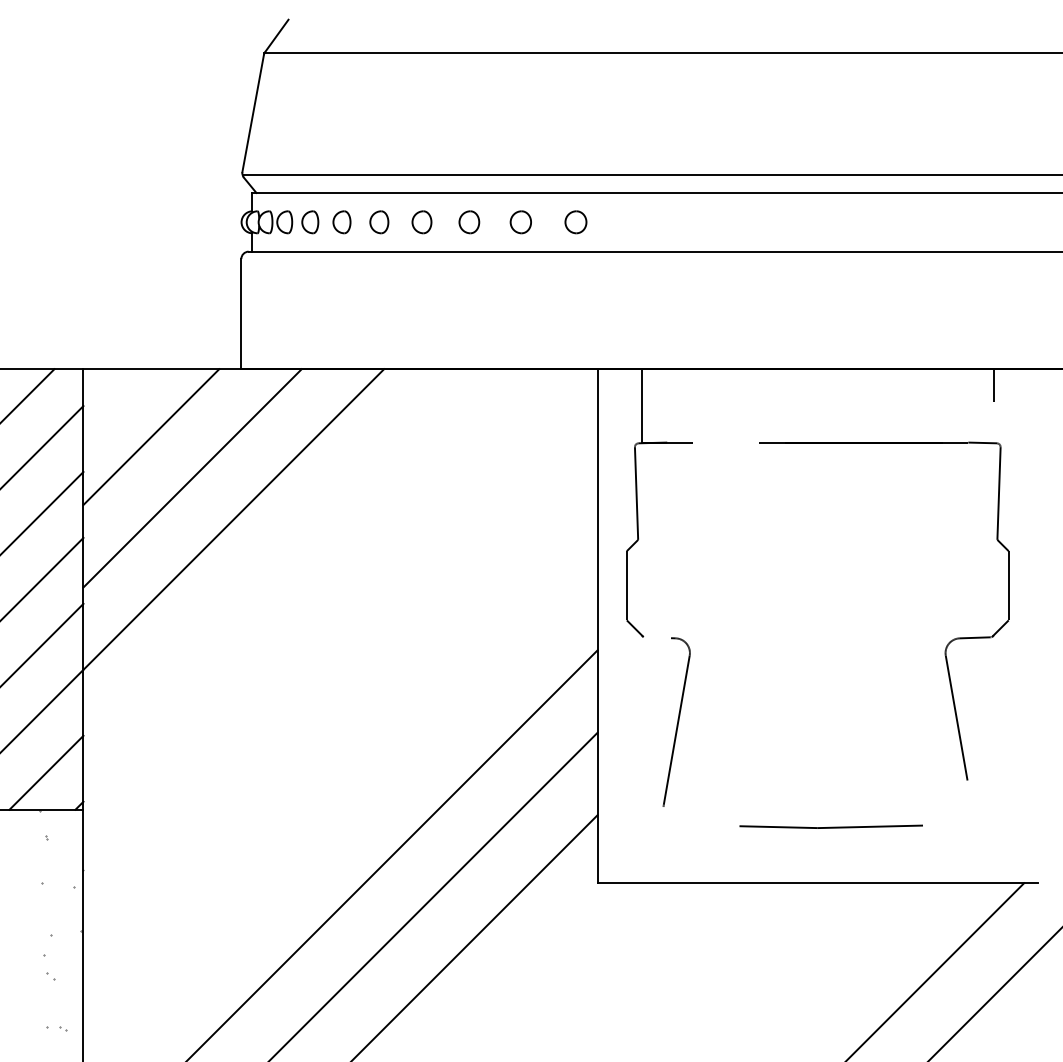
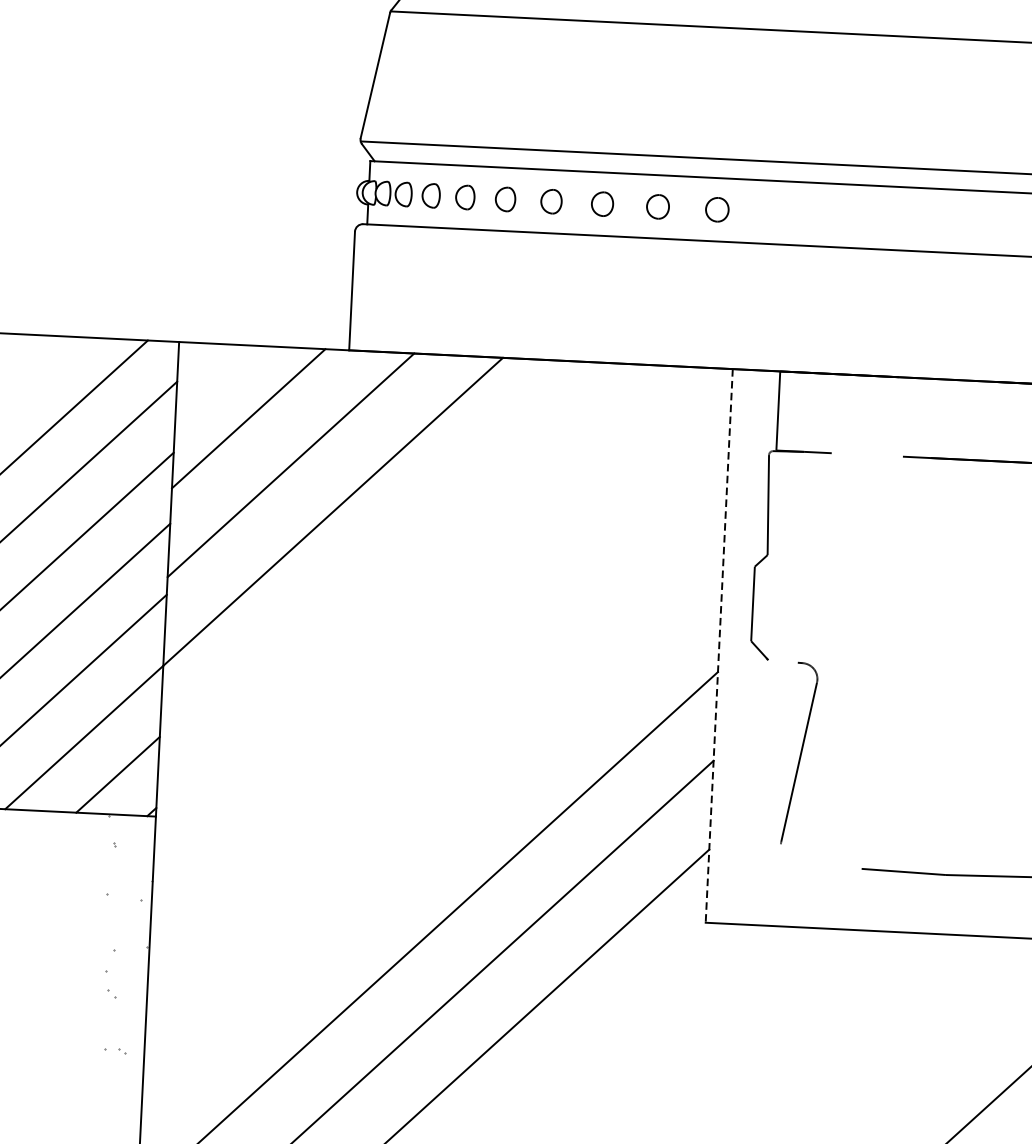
line: (597, 626) -> (719, 646), solid -> dashed

